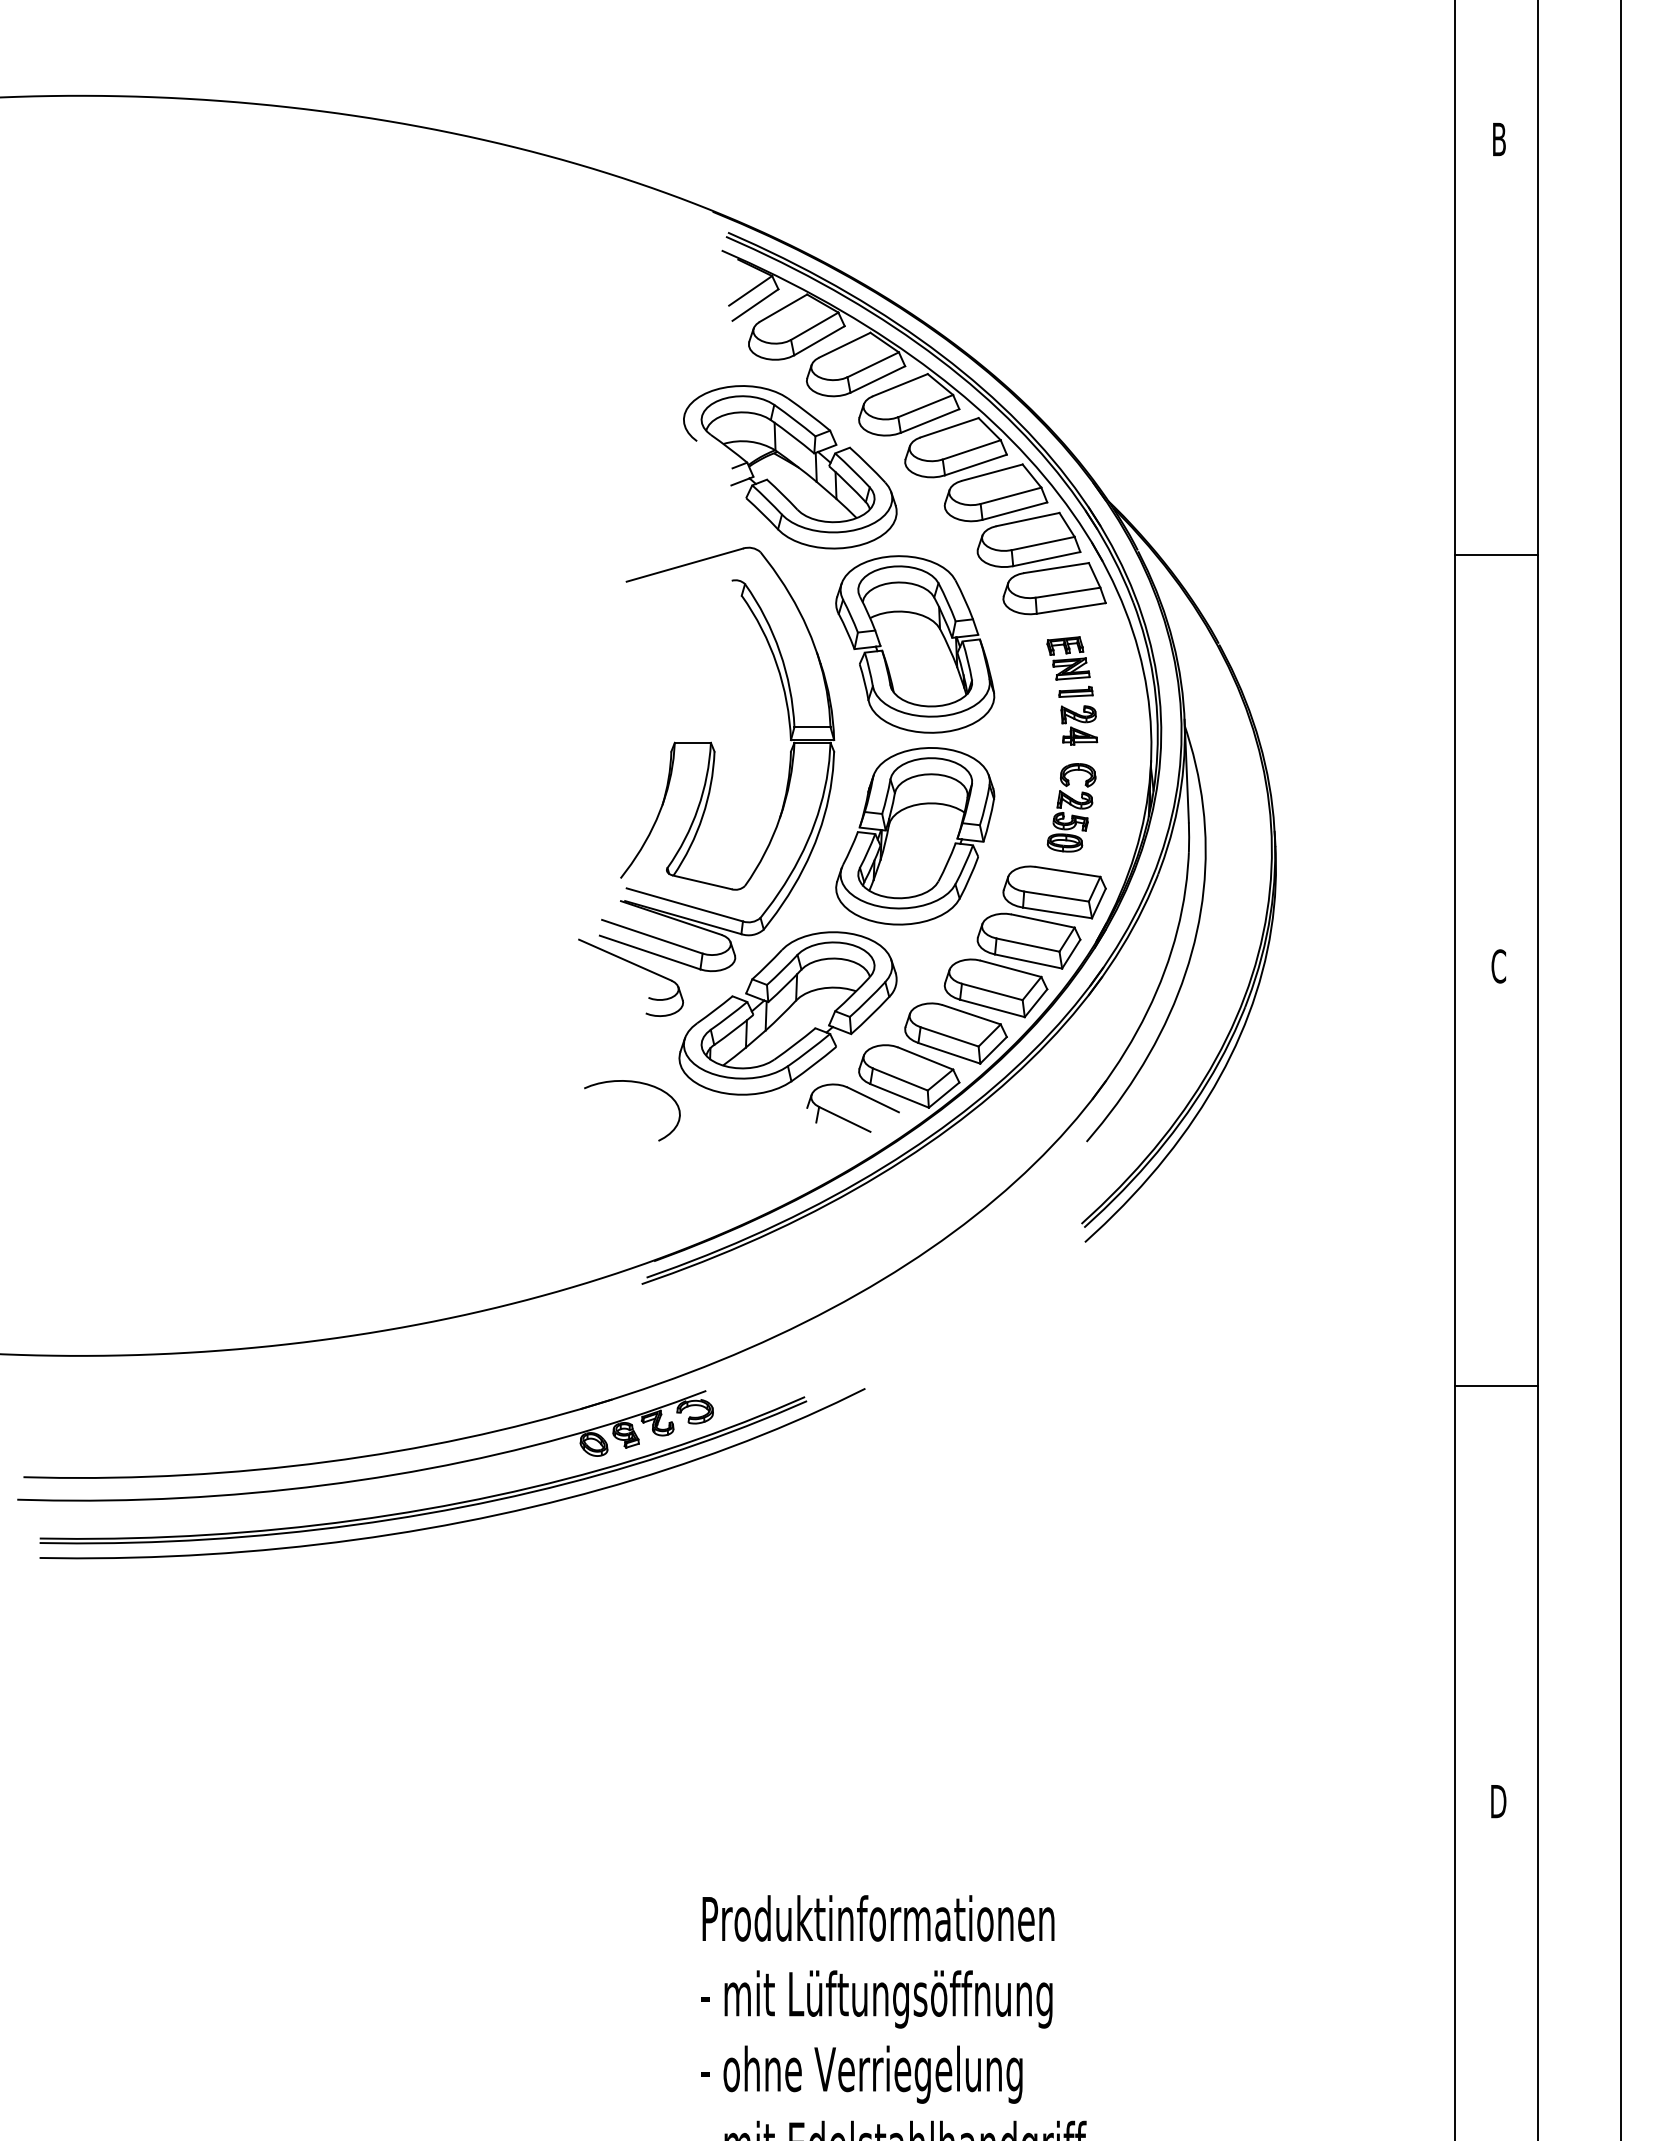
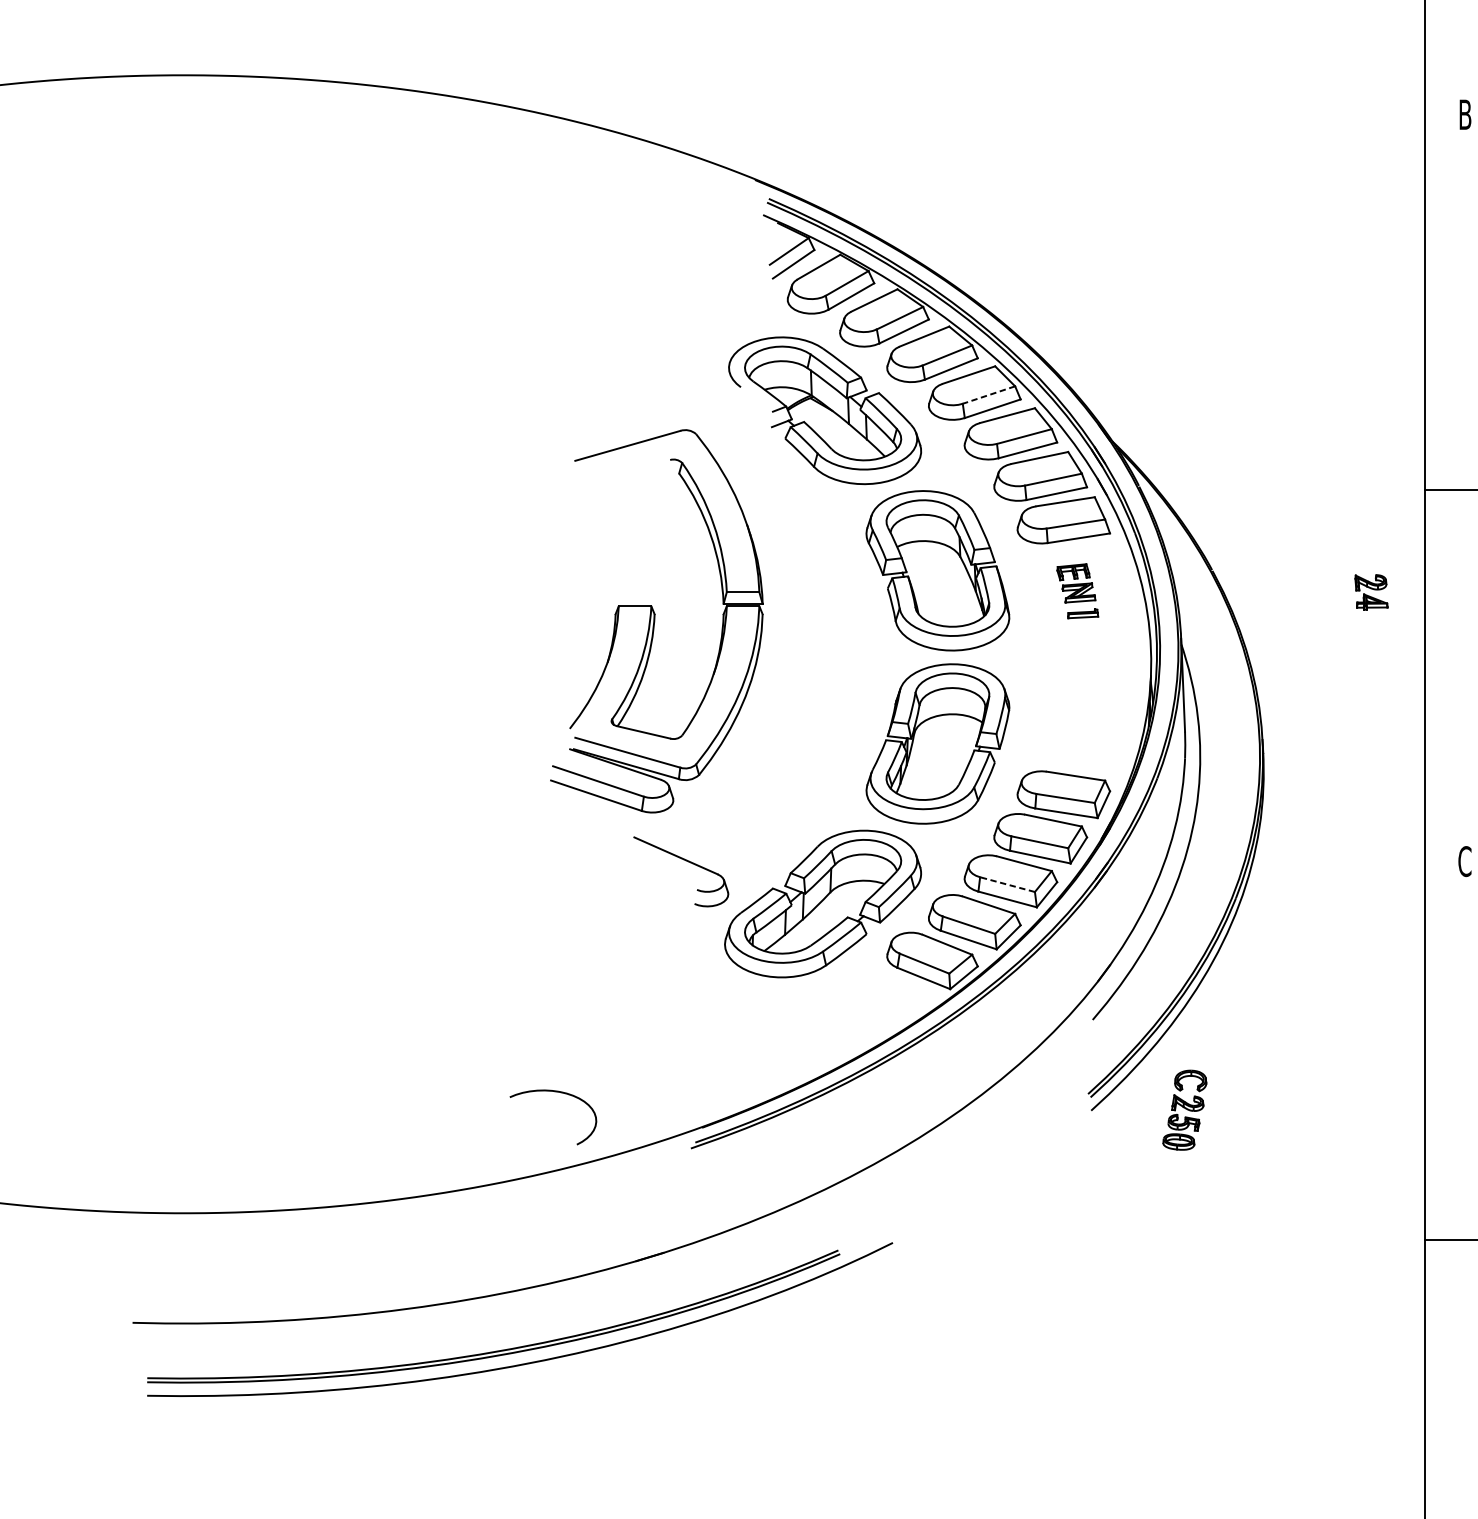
line: (971, 449) -> (988, 394), solid -> dashed
part: (1079, 725) -> (1371, 592), moved
part: (717, 759) -> (657, 621), moved
part: (1071, 807) -> (1184, 1109), moved
line: (991, 991) -> (1006, 884), solid -> dashed
curve: (637, 1083) -> (557, 1092), moved
part: (847, 1119) -> (876, 999), removed
part: (369, 1477) -> (445, 1323), removed

